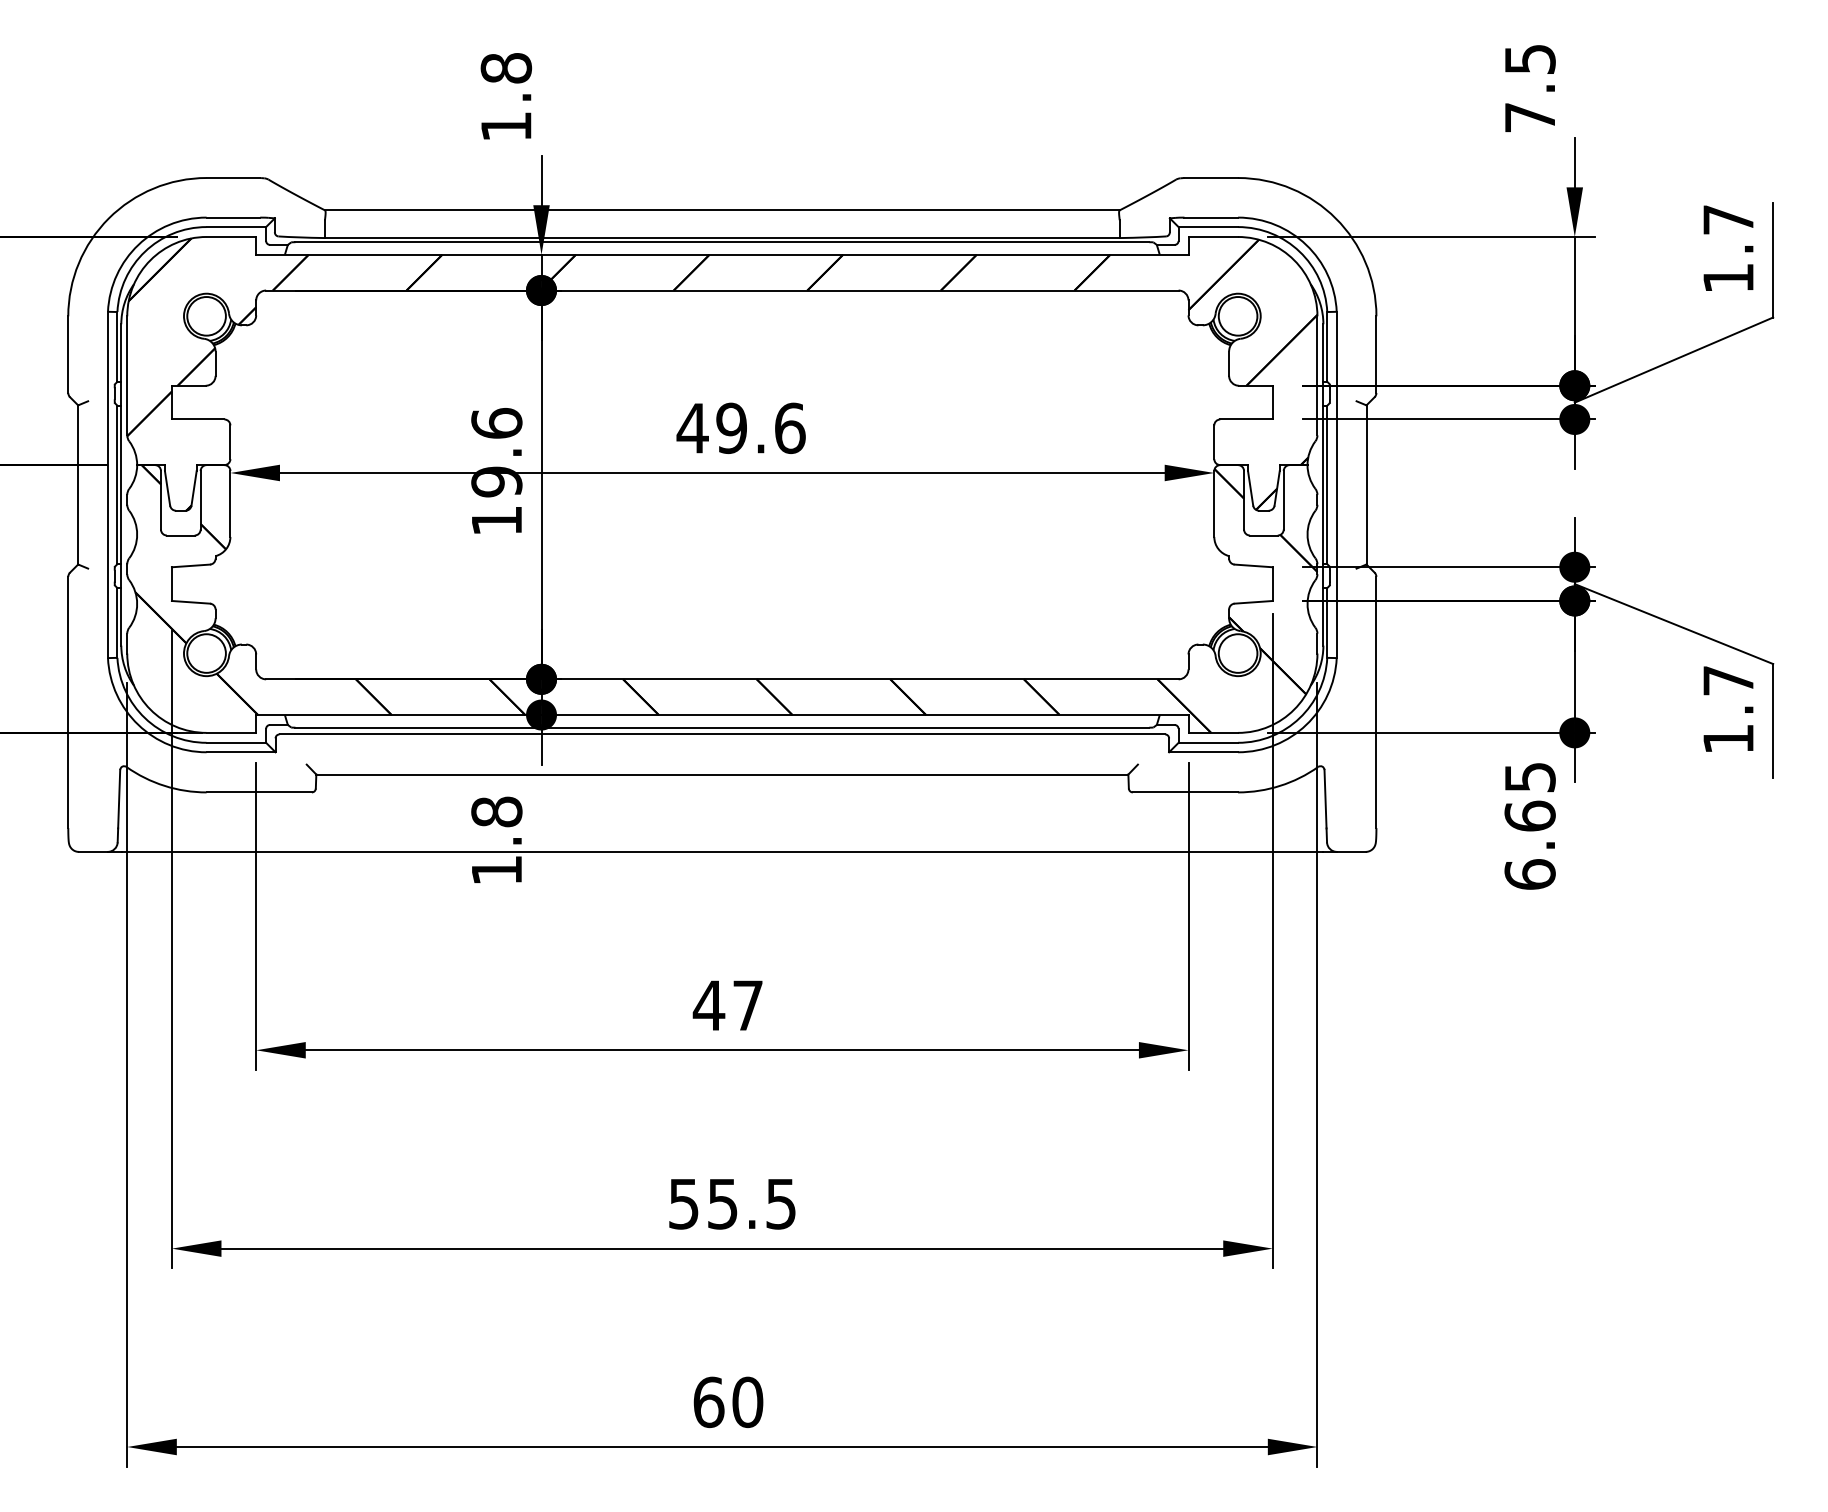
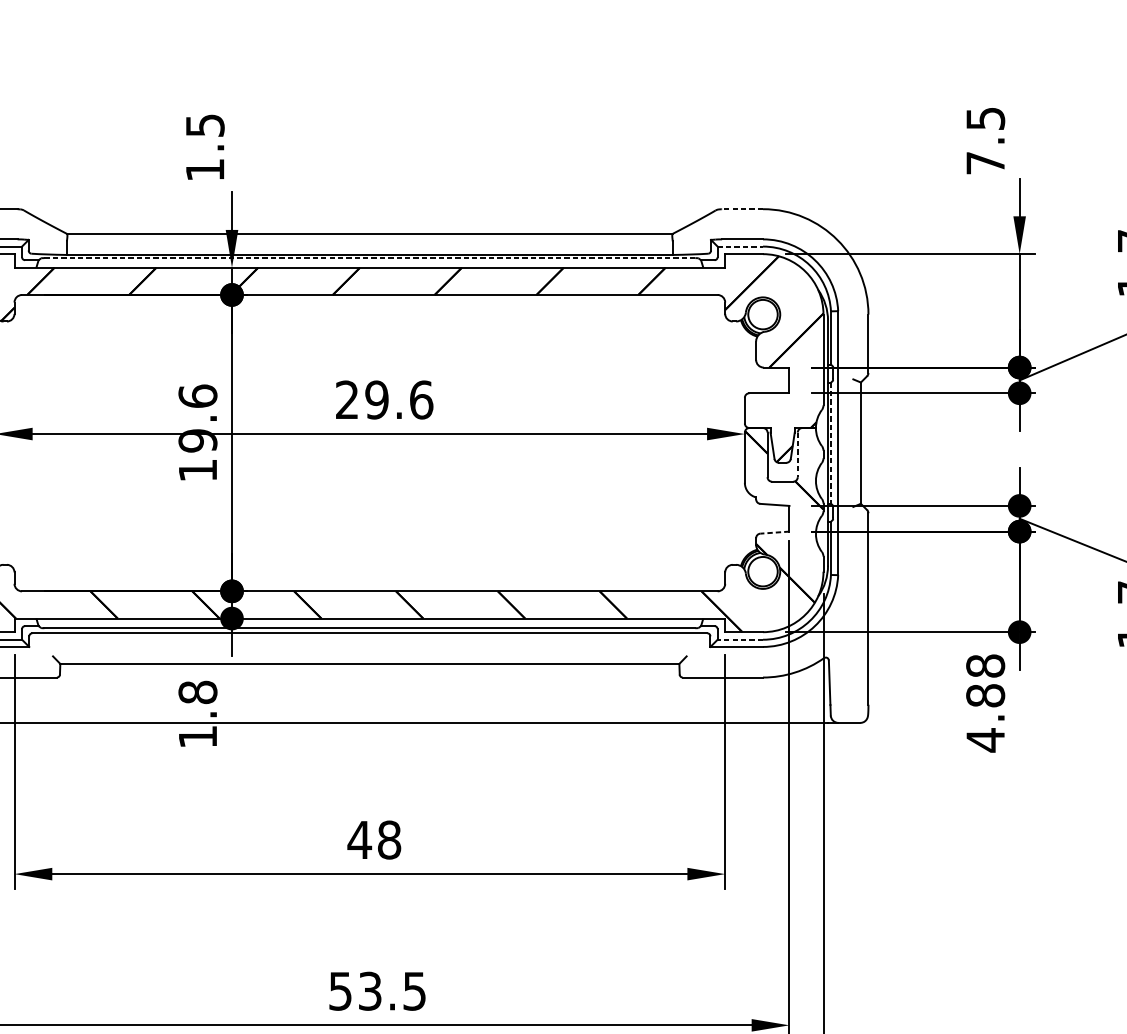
text: (506, 68) -> (205, 125), 1.8 -> 1.5
line: (1211, 178) -> (742, 209), solid -> dashed
line: (1208, 227) -> (740, 246), solid -> dashed
line: (722, 242) -> (369, 258), solid -> dashed
text: (692, 427) -> (347, 399), 49.6 -> 29.6
line: (1327, 485) -> (831, 443), solid -> dashed
line: (1283, 500) -> (797, 455), solid -> dashed
line: (1253, 602) -> (774, 532), solid -> dashed
line: (1208, 742) -> (740, 639), solid -> dashed
text: (1529, 826) -> (985, 703), 6.65 -> 4.88
text: (748, 1005) -> (389, 839), 47 -> 48
text: (722, 1203) -> (369, 990), 55.5 -> 53.5

